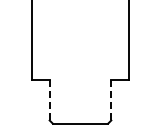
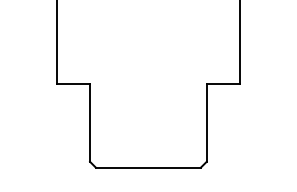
line: (111, 99) -> (207, 122), dashed -> solid
line: (49, 100) -> (89, 124), dashed -> solid

